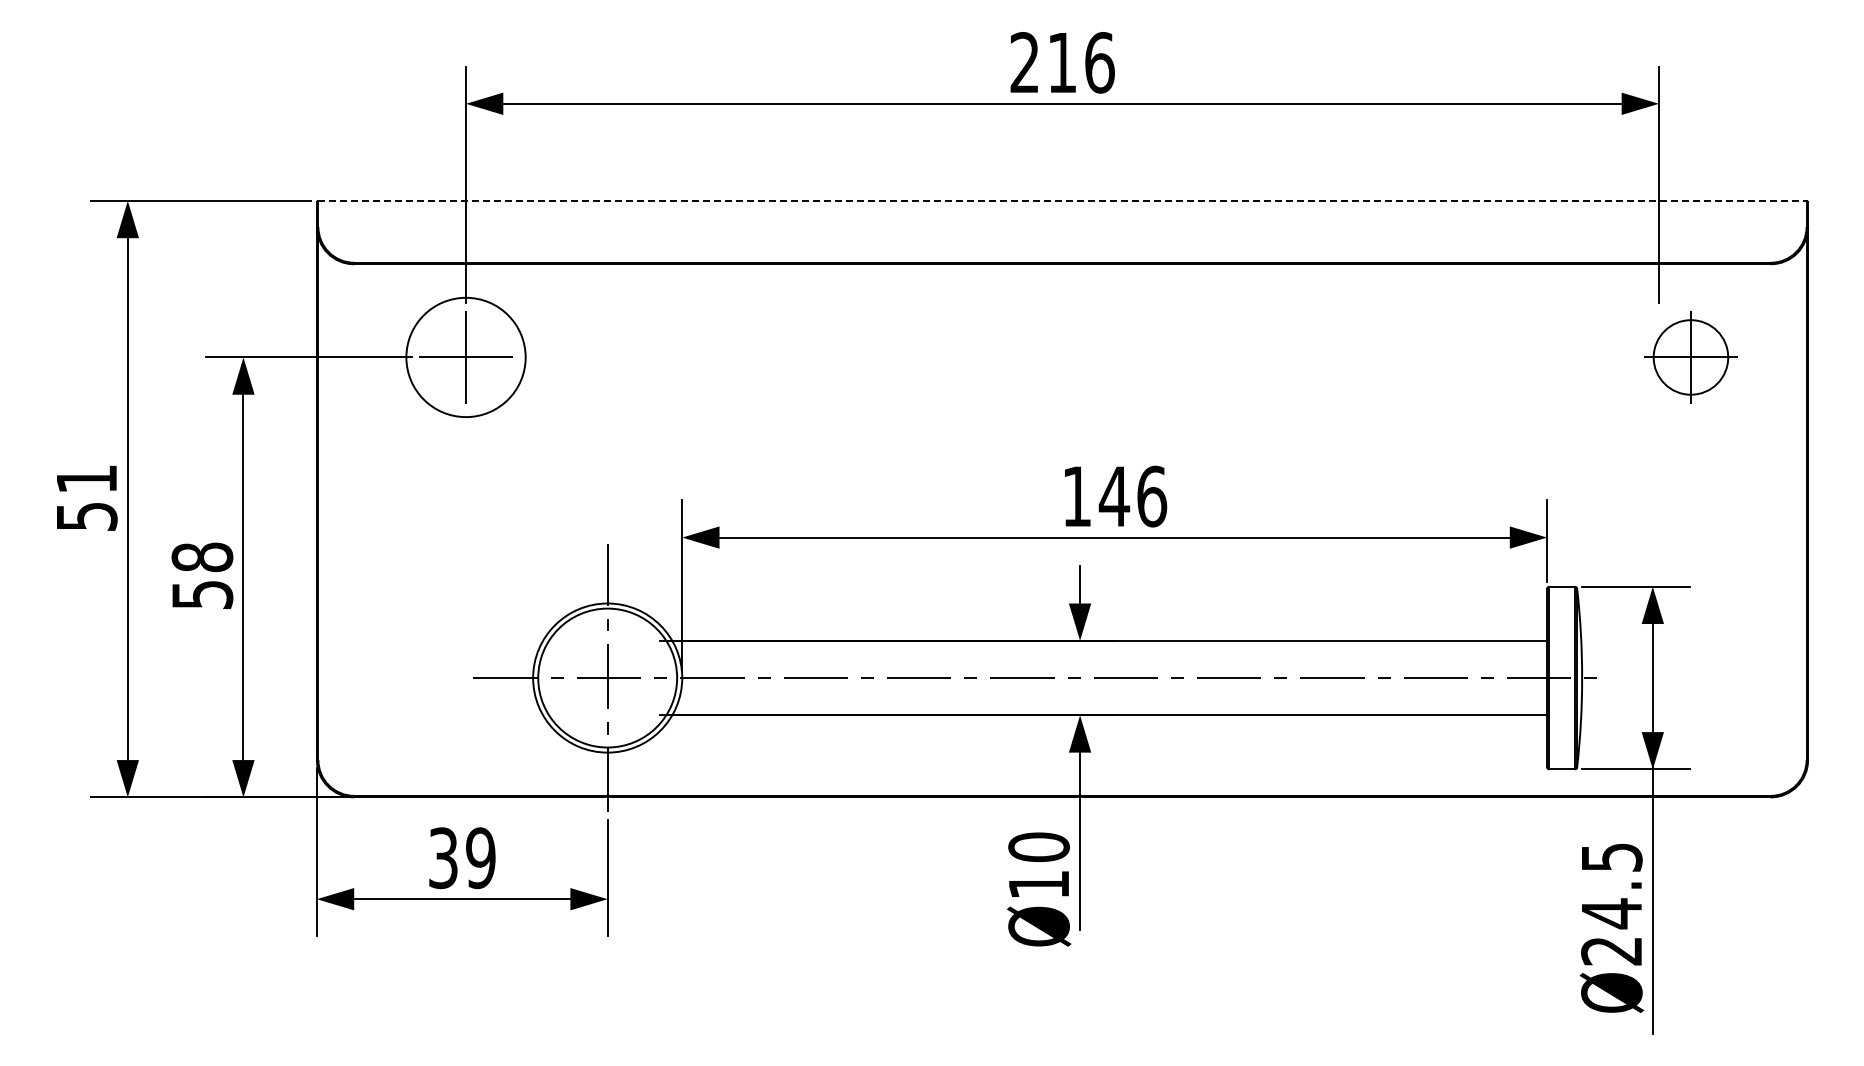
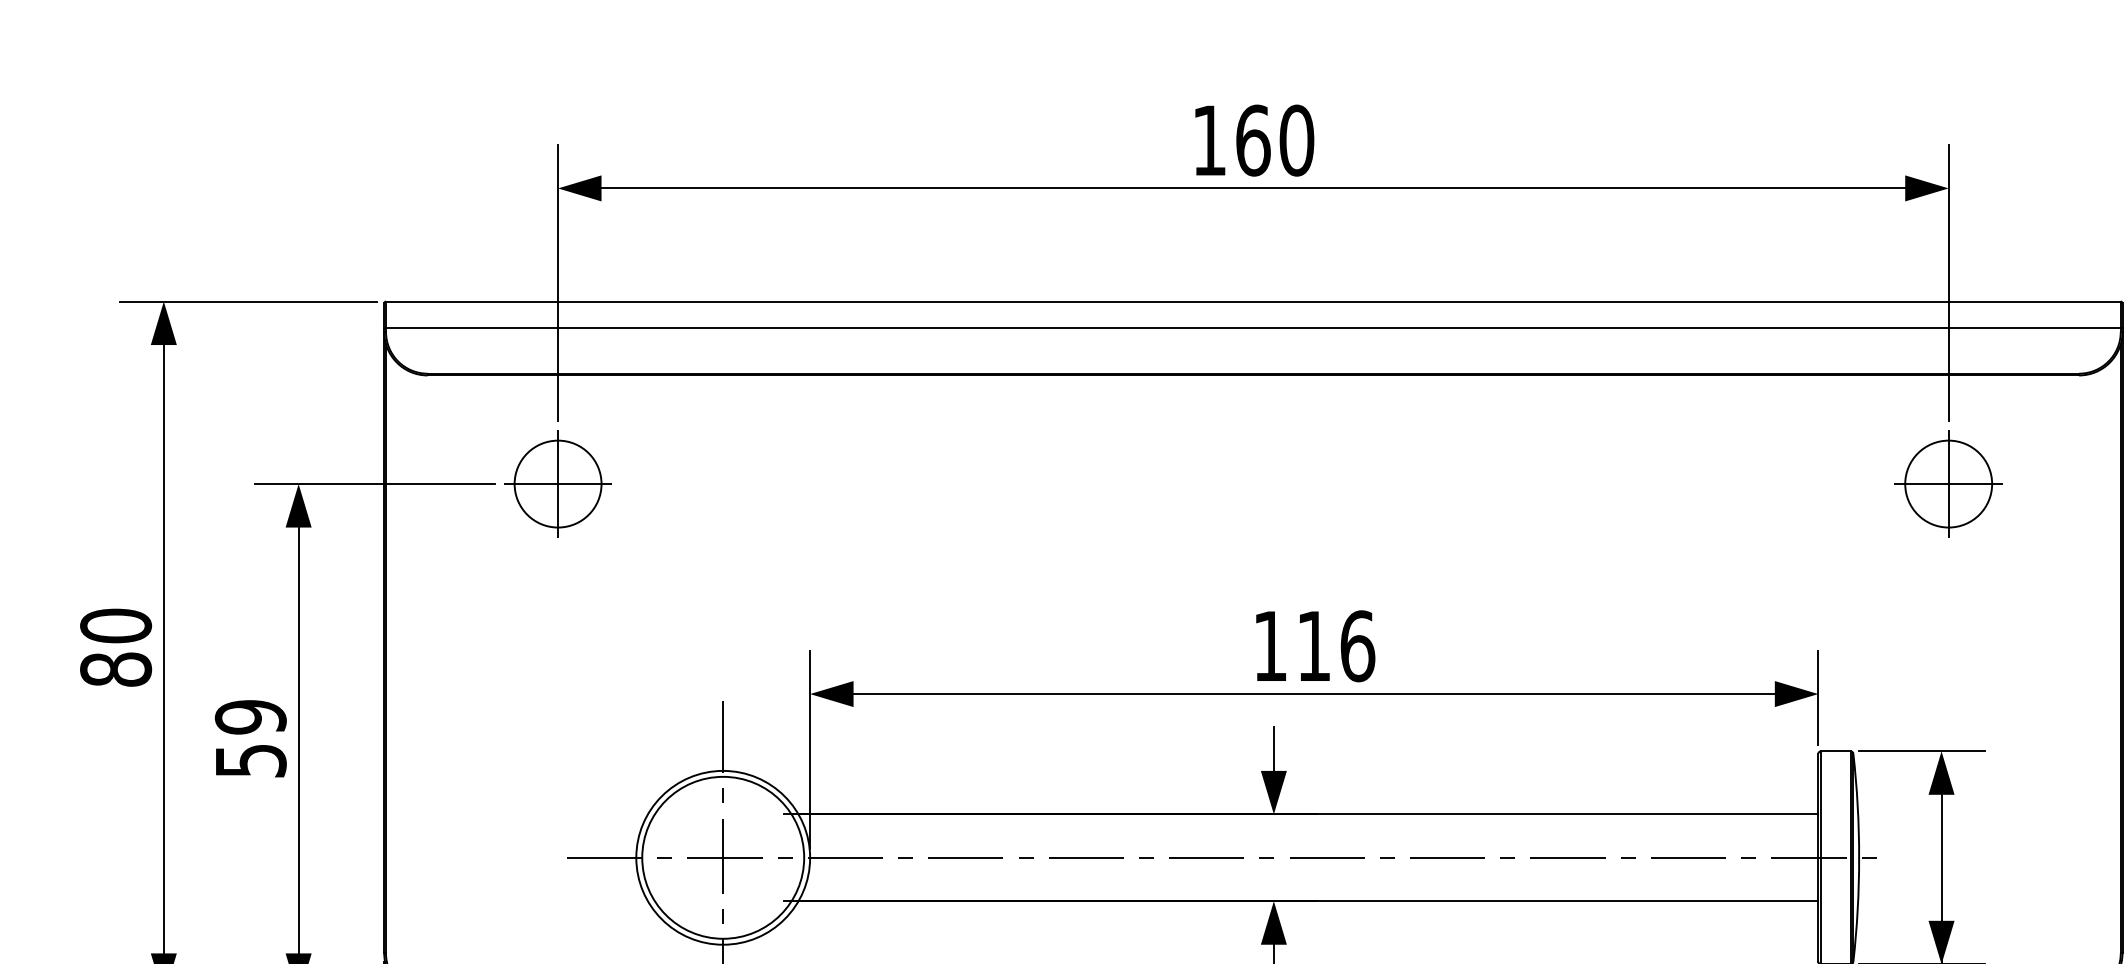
text: (1062, 62) -> (1253, 140), 216 -> 160
line: (1063, 200) -> (1254, 301), dashed -> solid
line: (1062, 223) -> (1253, 327), added
circle: (465, 357) -> (557, 484), size x0.62
part: (1690, 357) -> (1948, 484), moved
text: (1114, 496) -> (1314, 646), 146 -> 116
text: (86, 497) -> (115, 647), 51 -> 80
text: (202, 557) -> (250, 717), 58 -> 59

